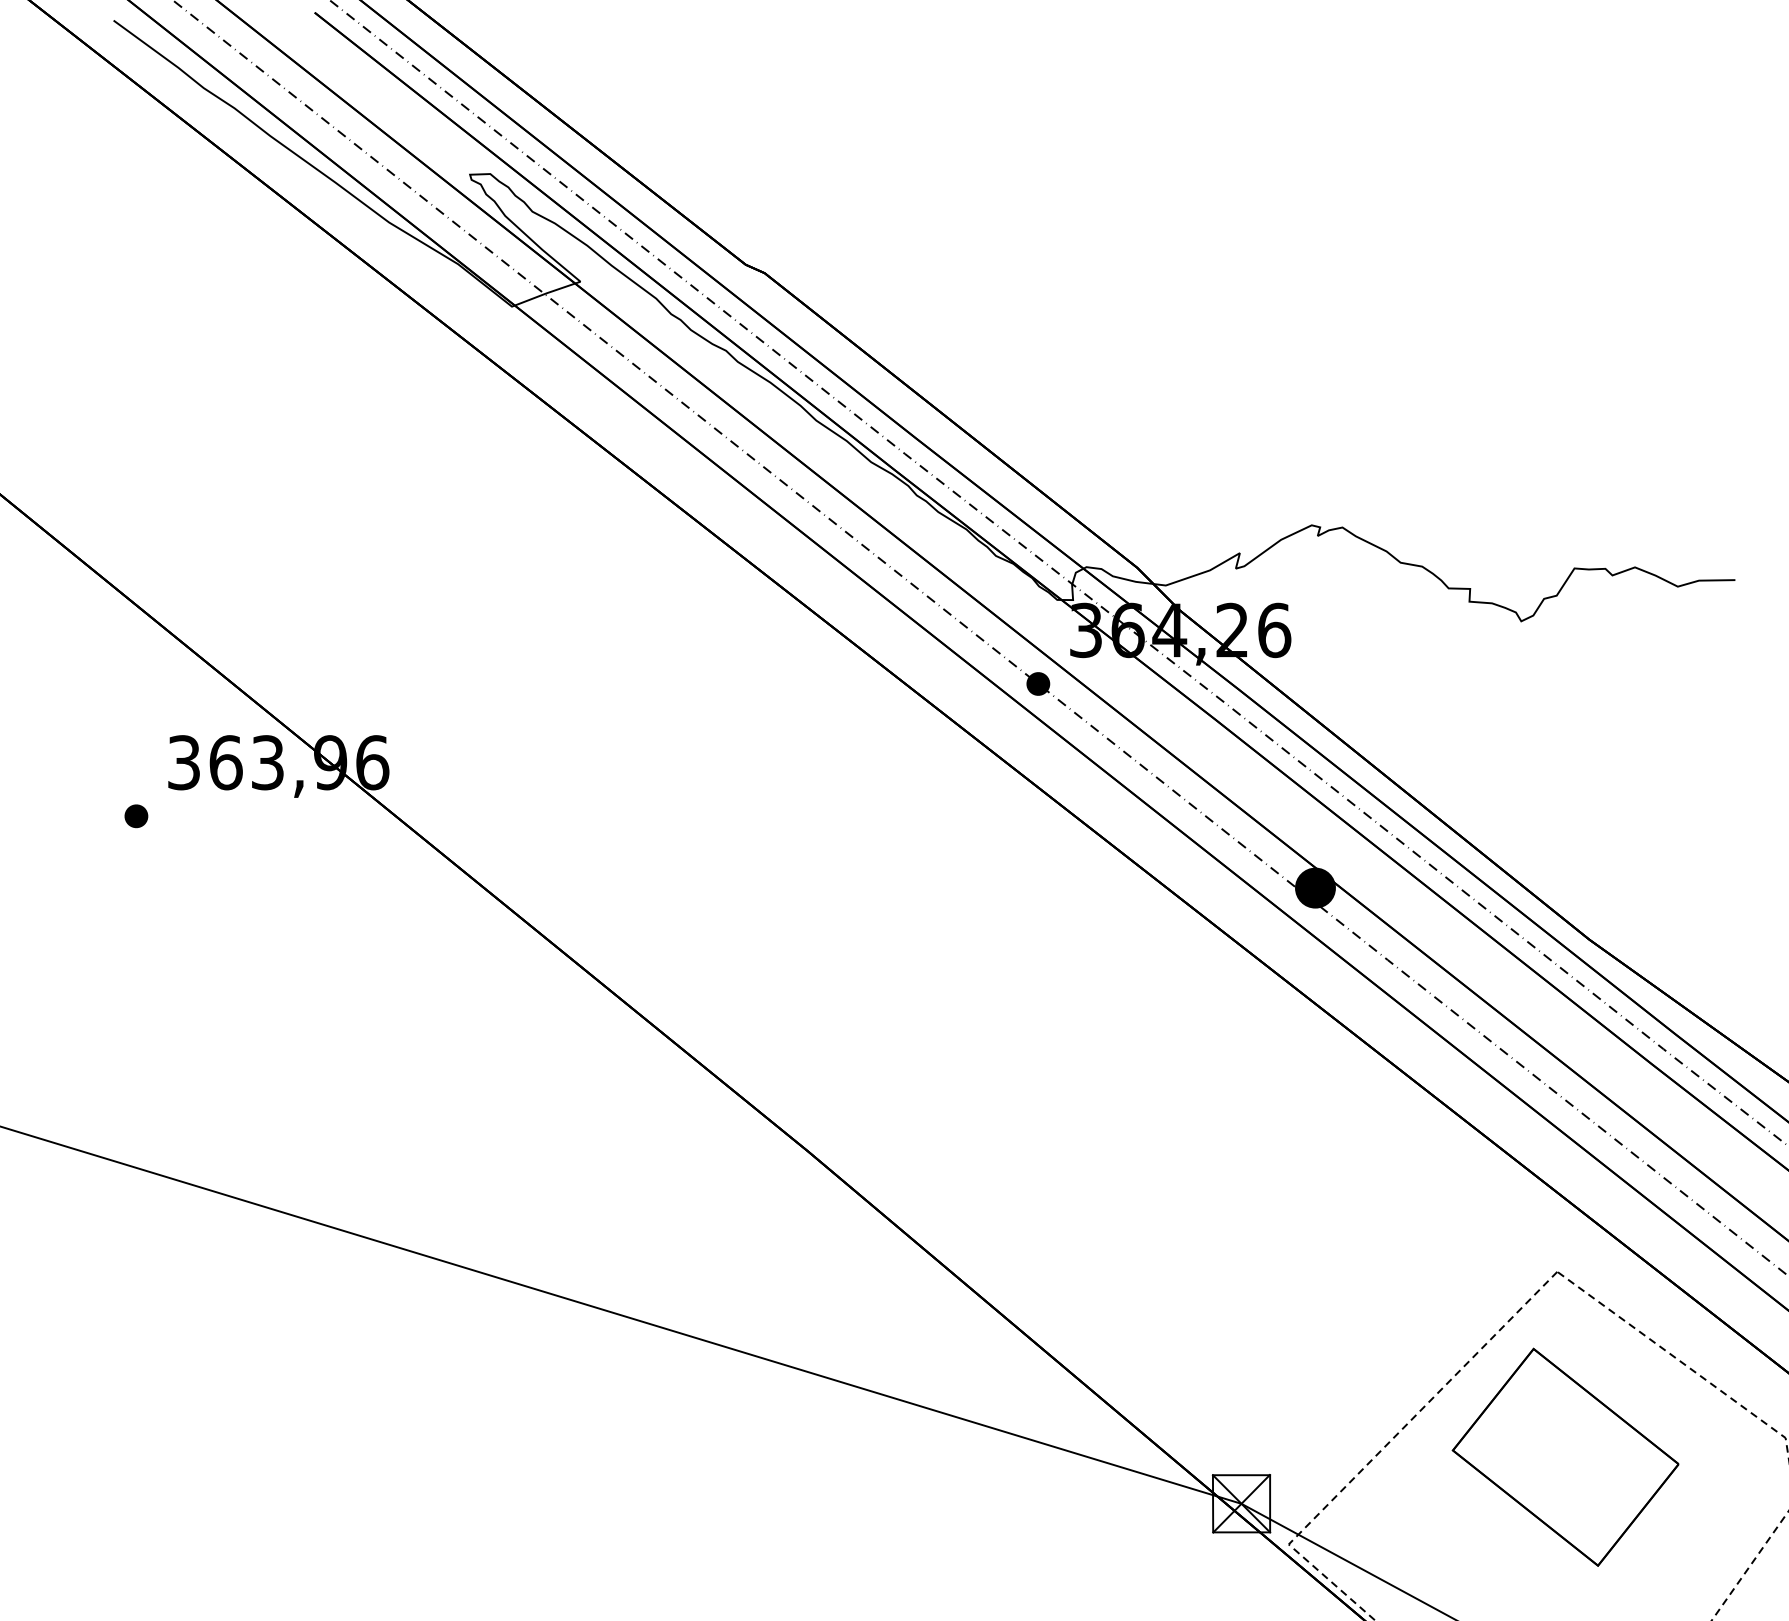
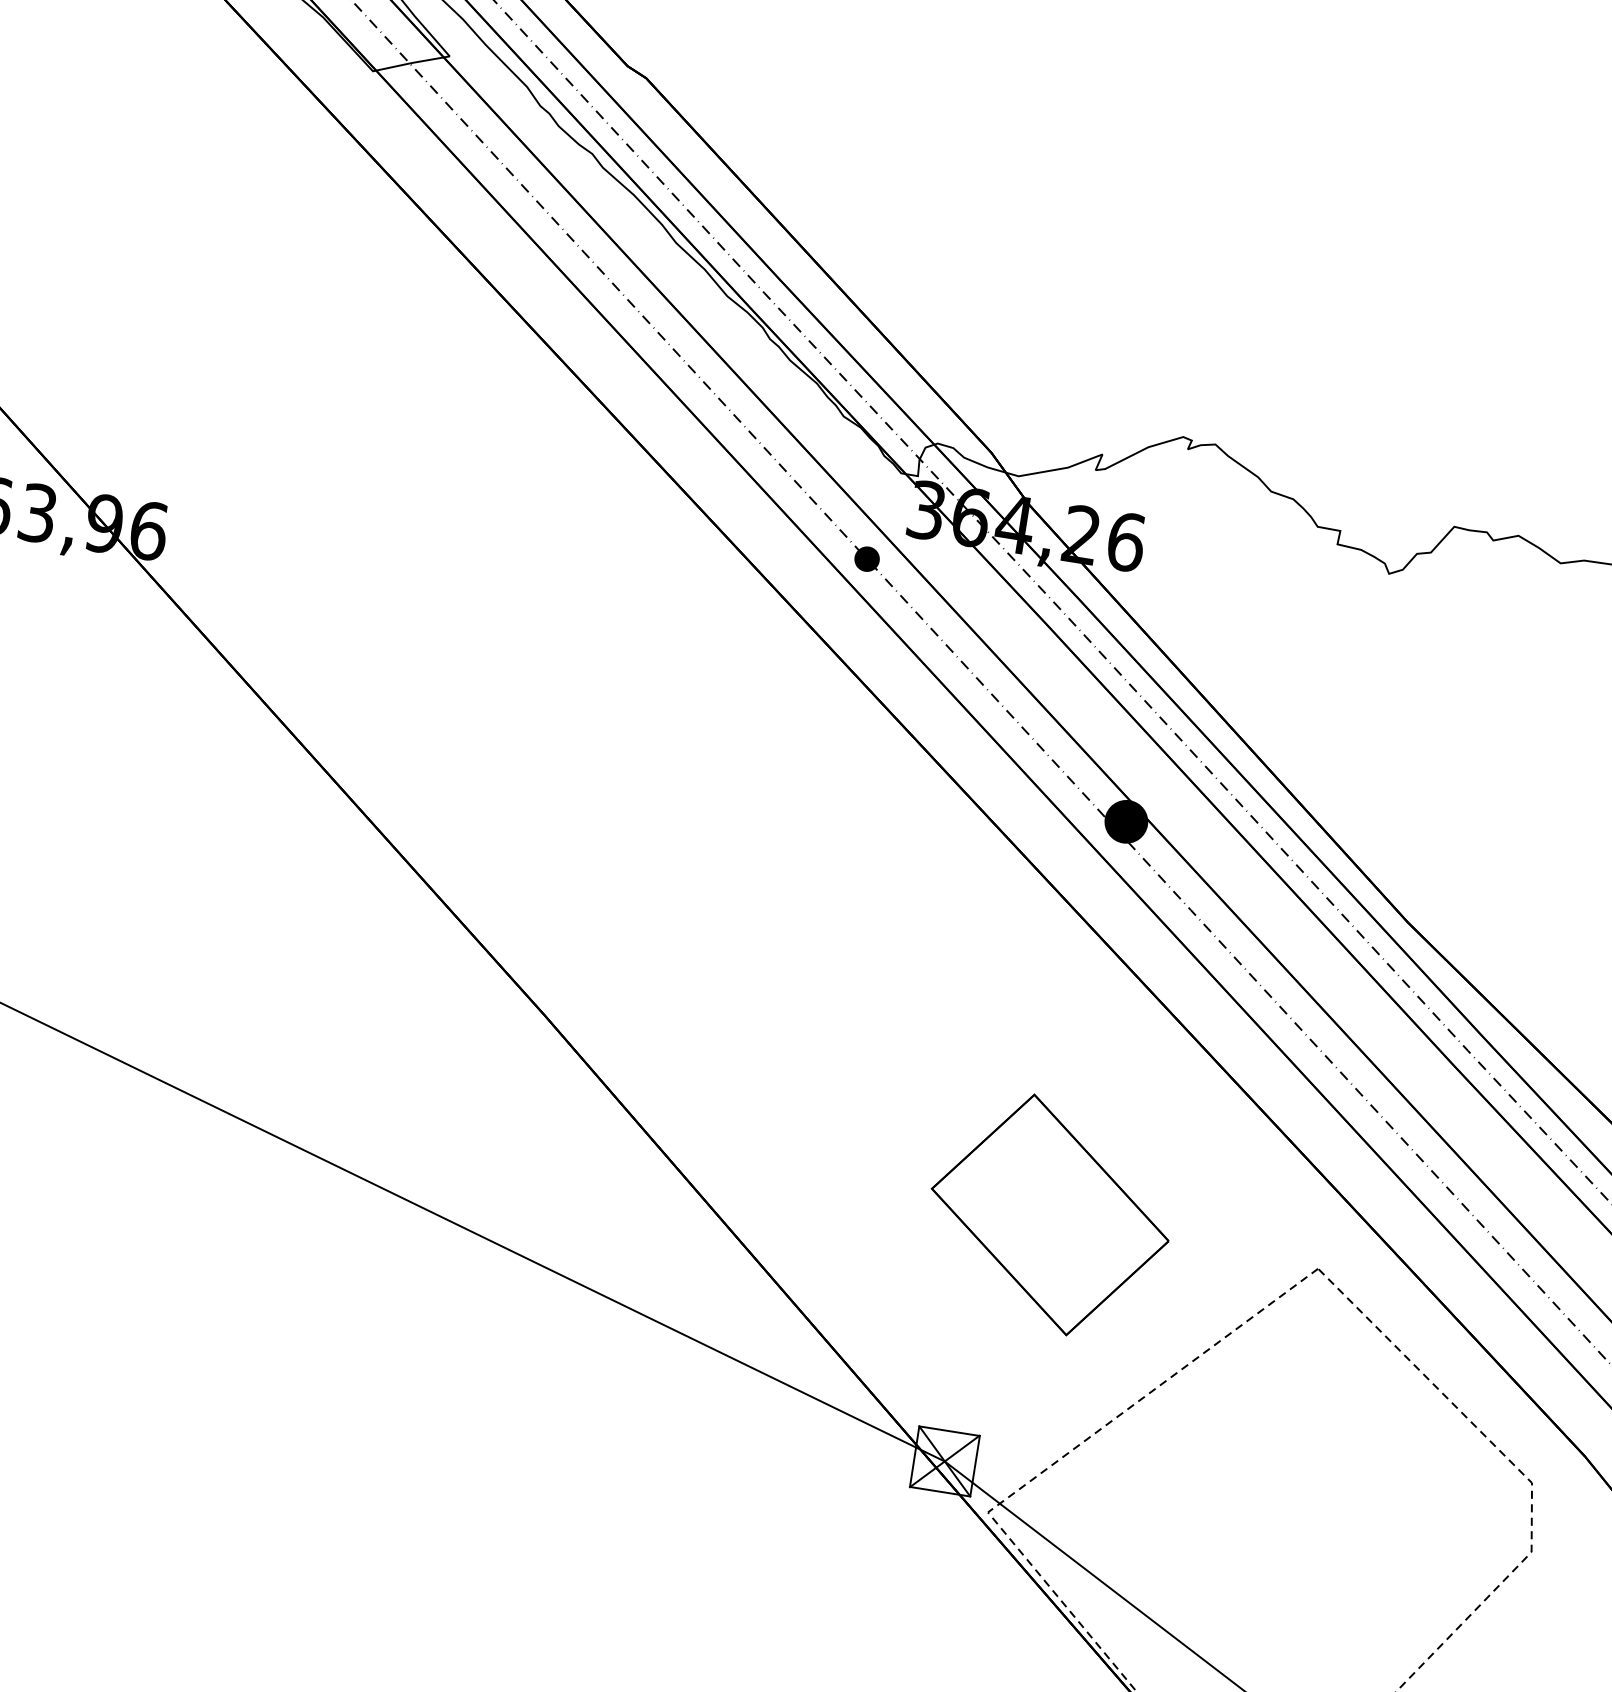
part: (1565, 1456) -> (1050, 1214), moved

